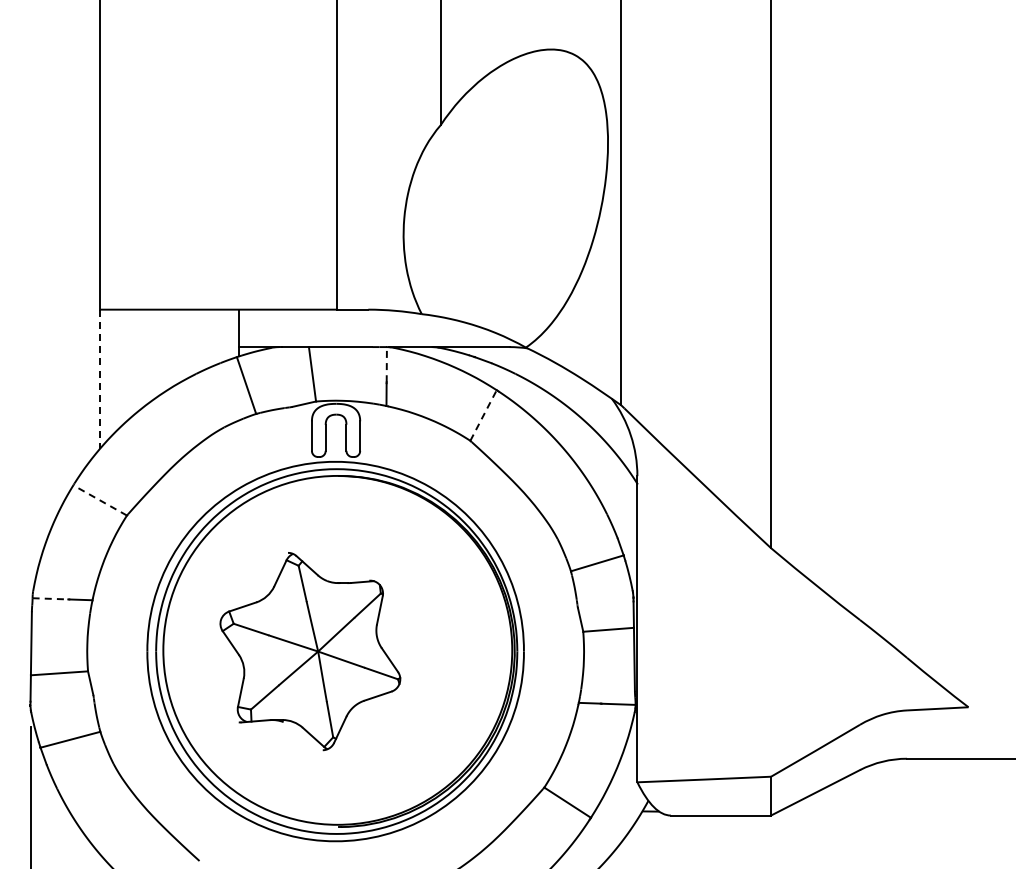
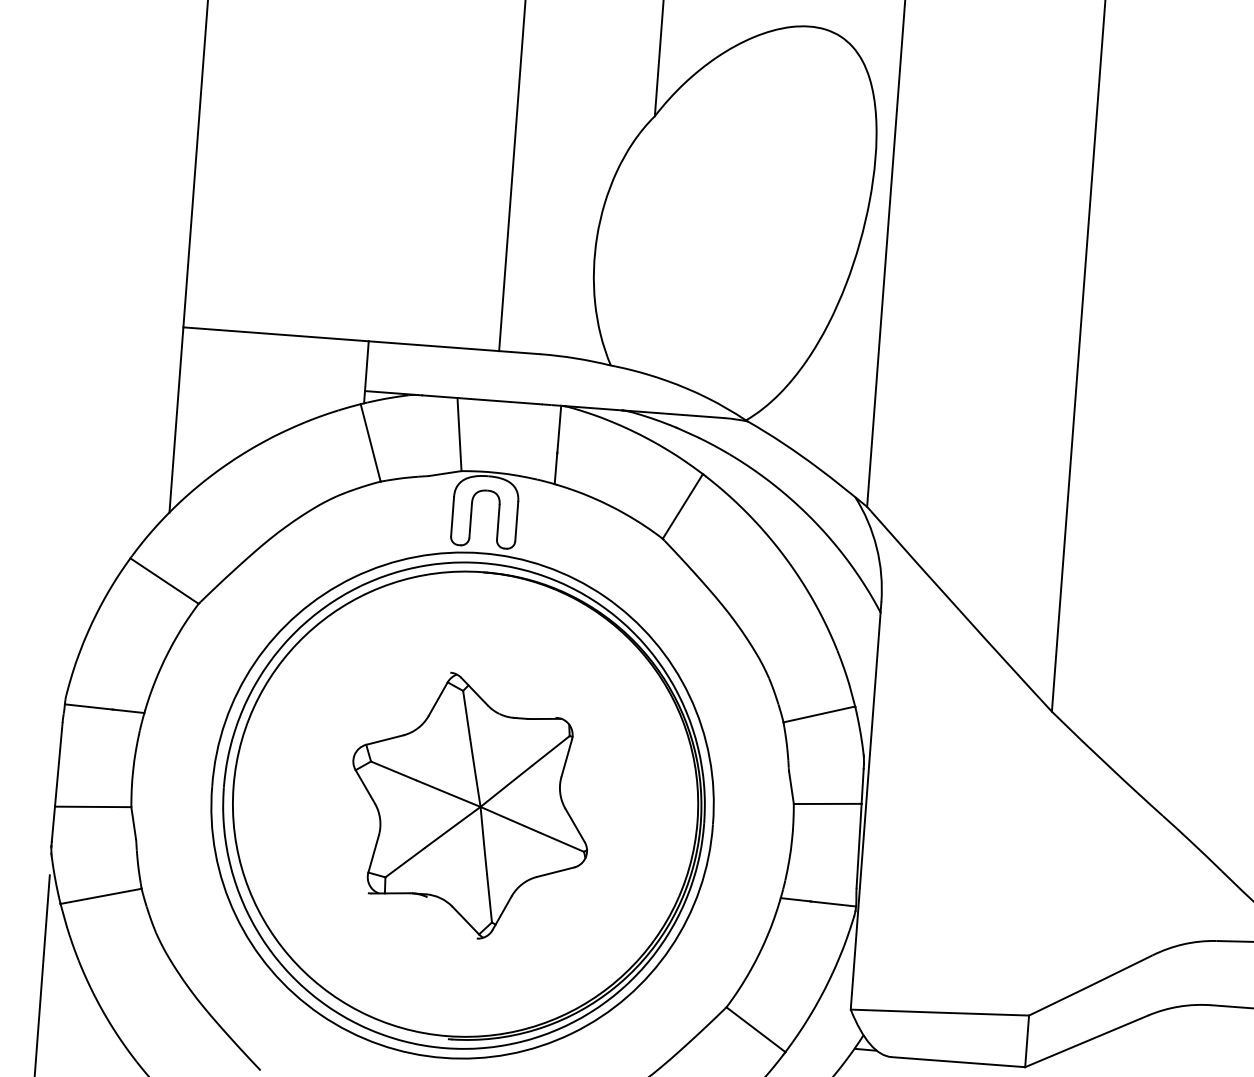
line: (386, 364) -> (558, 428), dashed -> solid
line: (100, 379) -> (177, 420), dashed -> solid
line: (483, 415) -> (682, 506), dashed -> solid
line: (100, 500) -> (164, 581), dashed -> solid
line: (50, 598) -> (88, 706), dashed -> solid
part: (310, 651) -> (470, 806), moved

